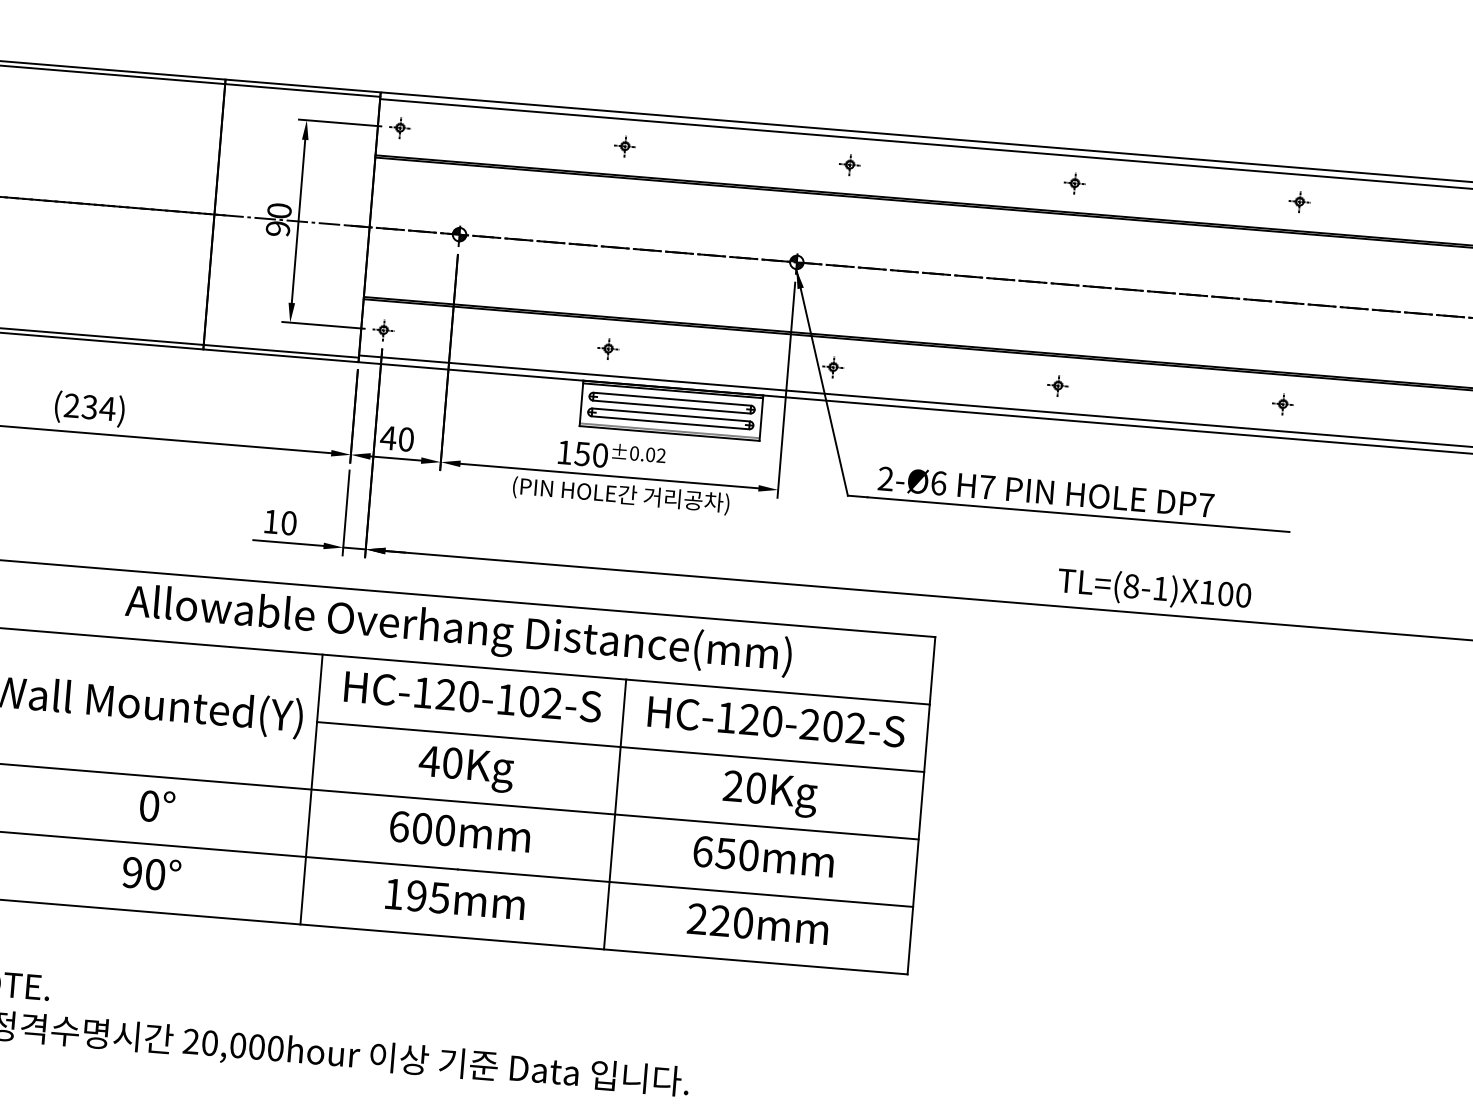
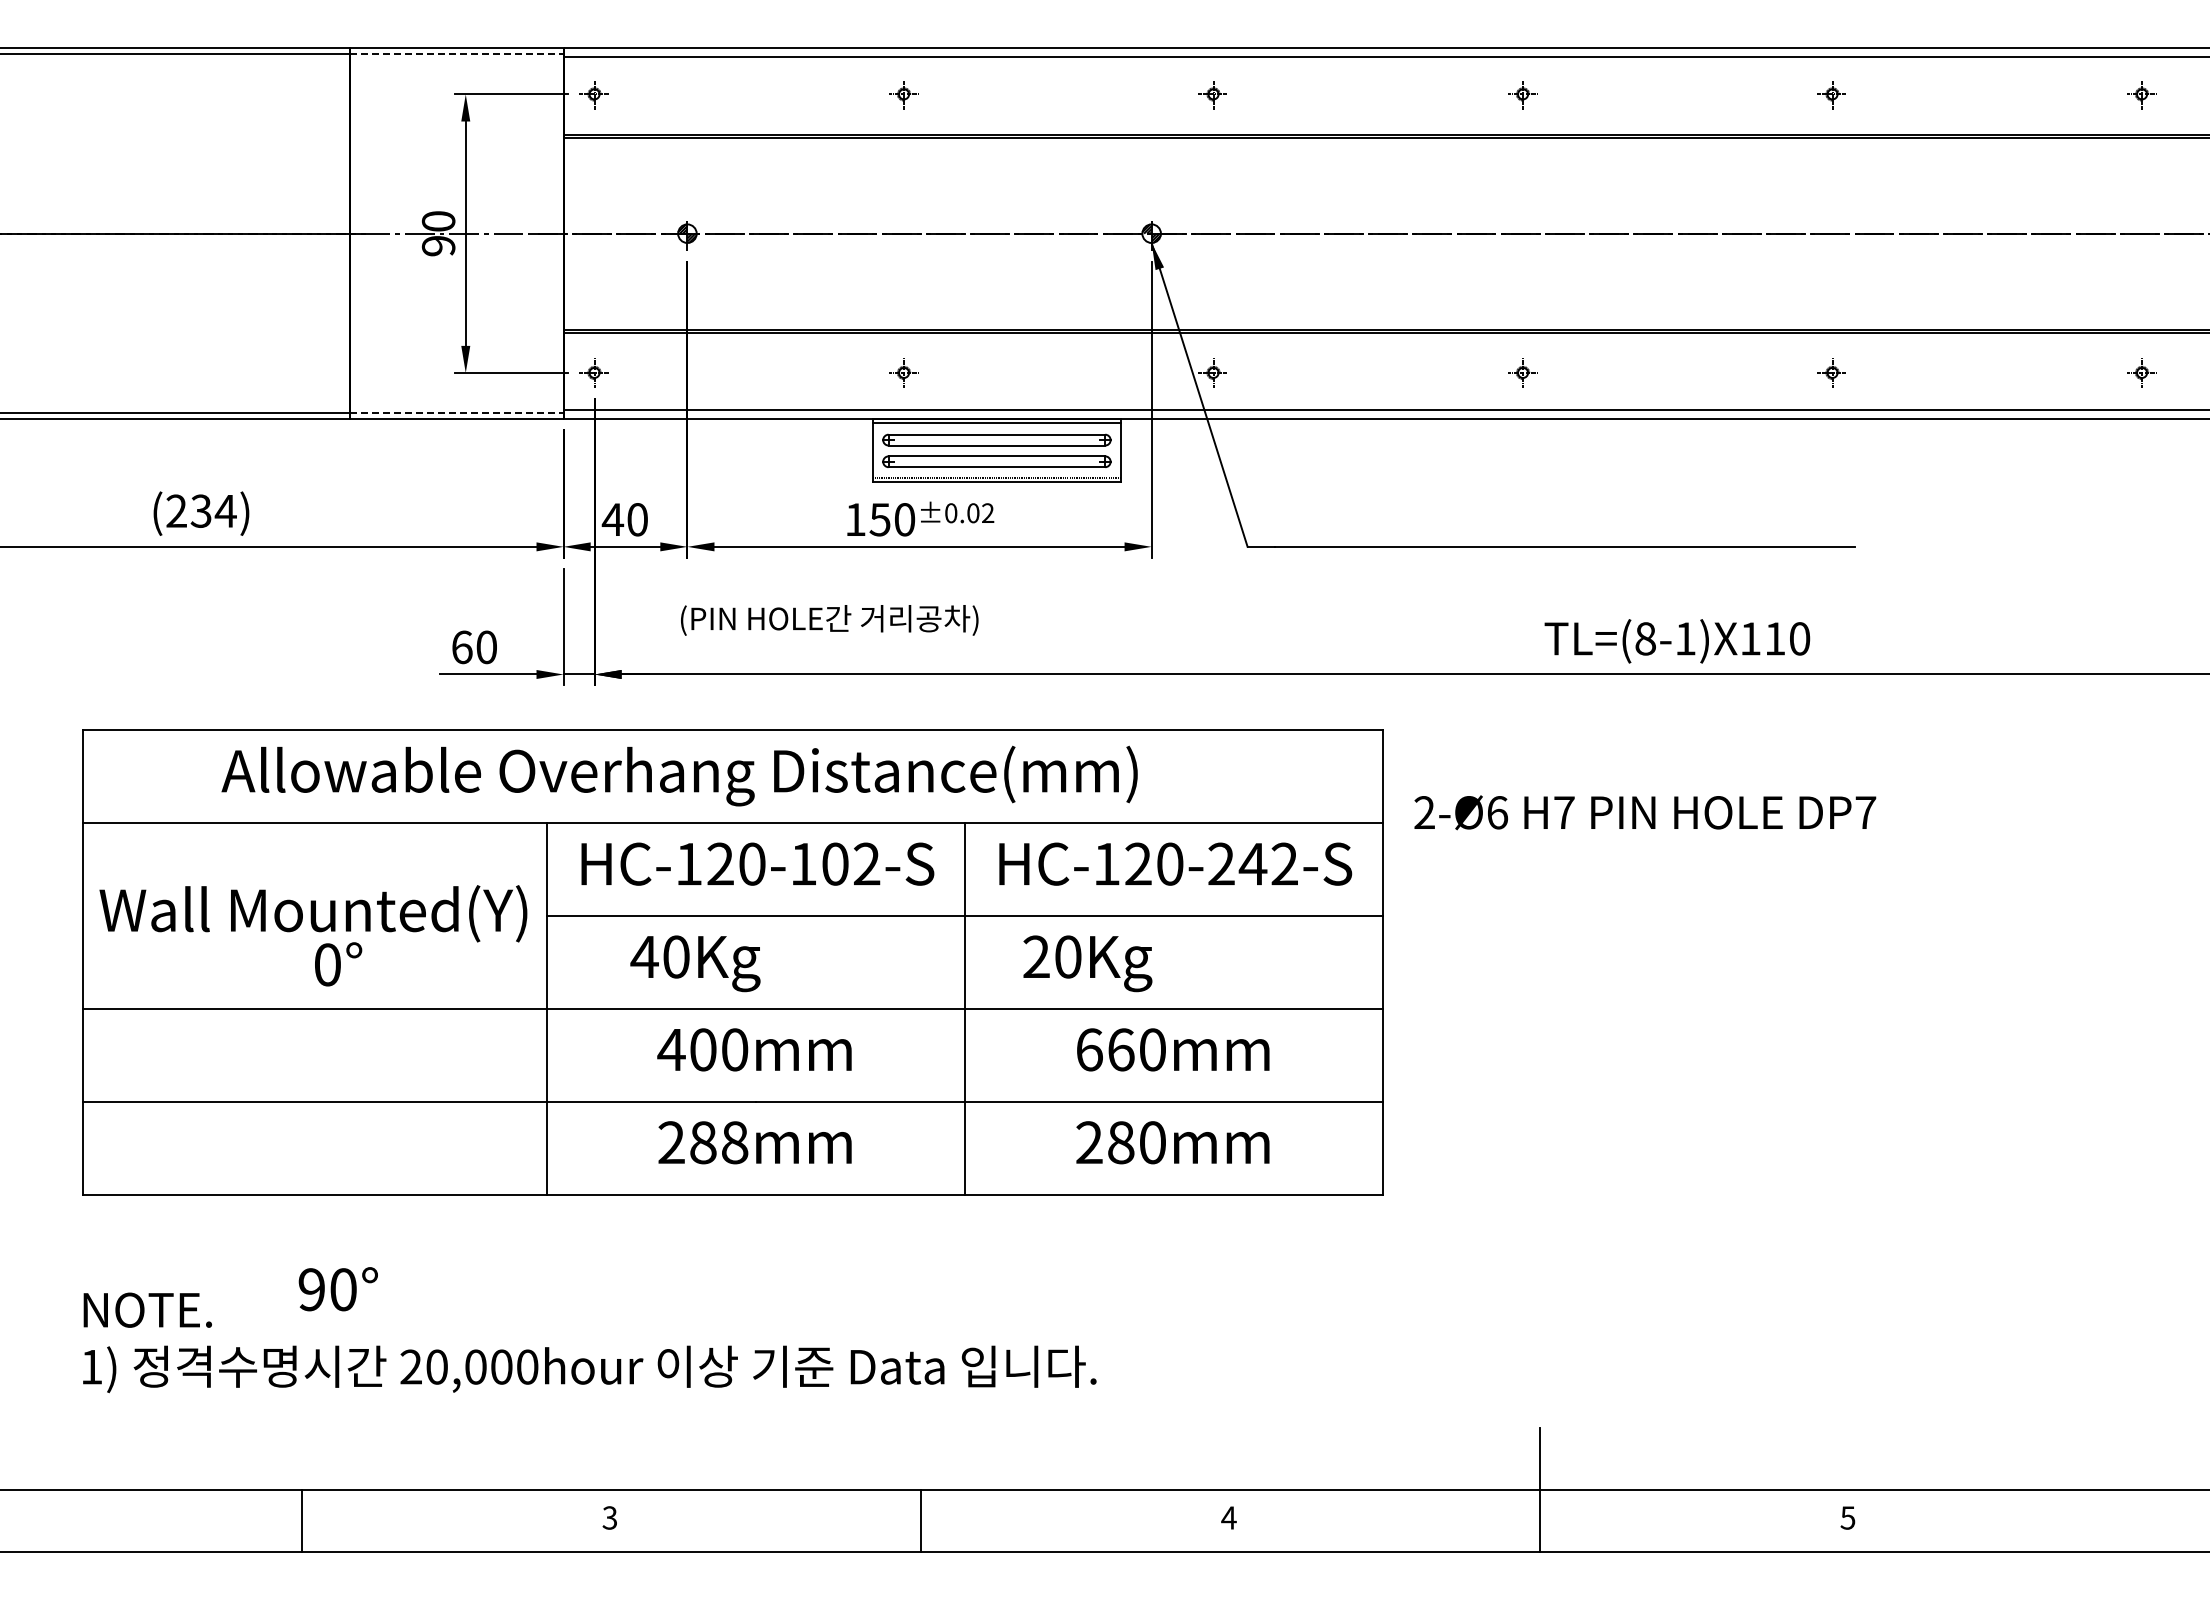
line: (302, 90) -> (456, 54), solid -> dashed
line: (281, 351) -> (456, 413), solid -> dashed
text: (1046, 491) -> (1645, 812), moved
text: (621, 495) -> (829, 620), moved
text: (271, 521) -> (462, 647), 10 -> 60
text: (1225, 593) -> (1775, 638), TL=(8-1)X100 -> TL=(8-1)X110
text: (458, 630) -> (679, 775), moved
text: (832, 726) -> (1252, 863), HC-120-202-S -> HC-120-242-S
text: (466, 769) -> (695, 963), moved
text: (769, 794) -> (1087, 963), moved
text: (157, 806) -> (338, 964), moved
text: (399, 826) -> (671, 1049), 600mm -> 400mm
text: (725, 853) -> (1120, 1049), 650mm -> 660mm
text: (151, 874) -> (337, 1289), moved
text: (416, 895) -> (703, 1142), 195mm -> 288mm
text: (720, 920) -> (1121, 1142), 220mm -> 280mm

